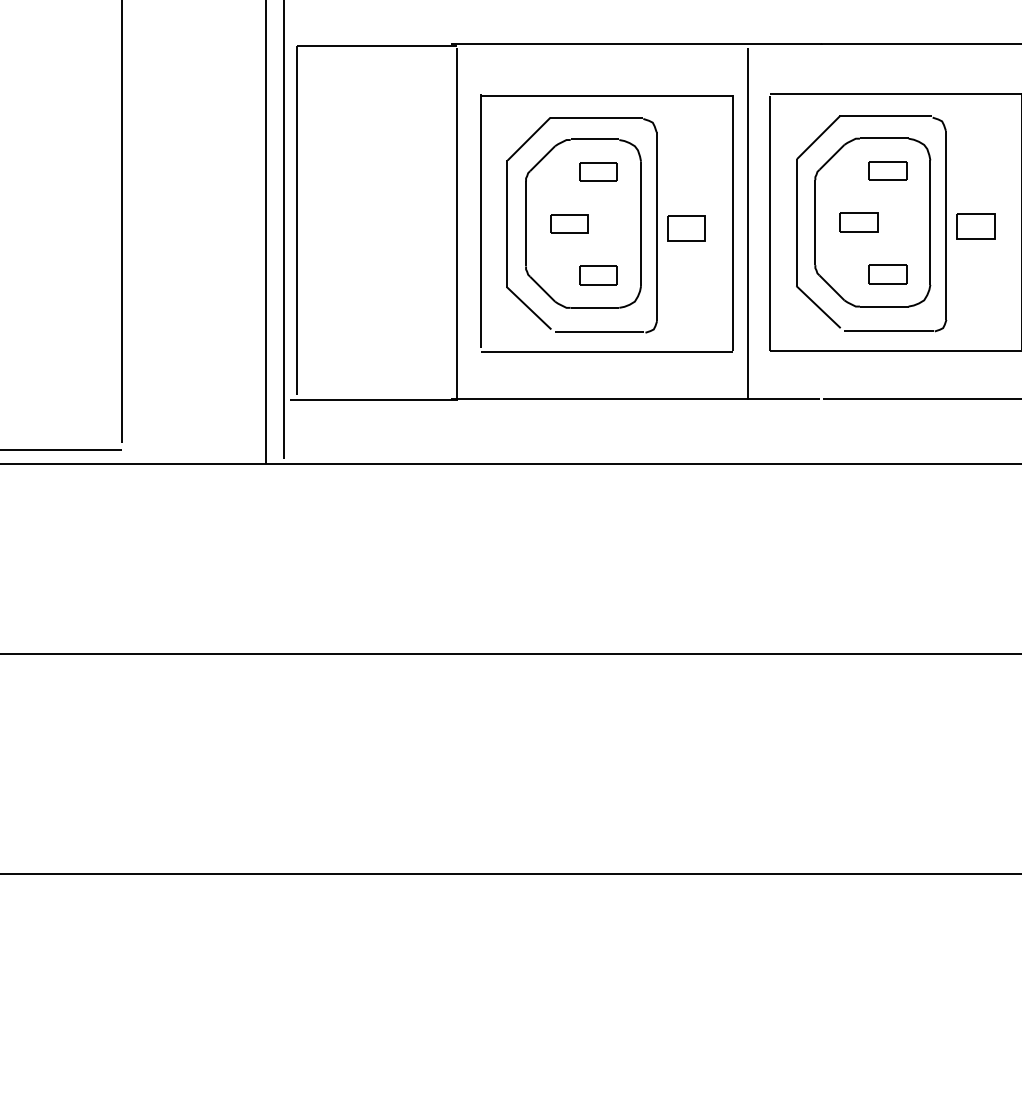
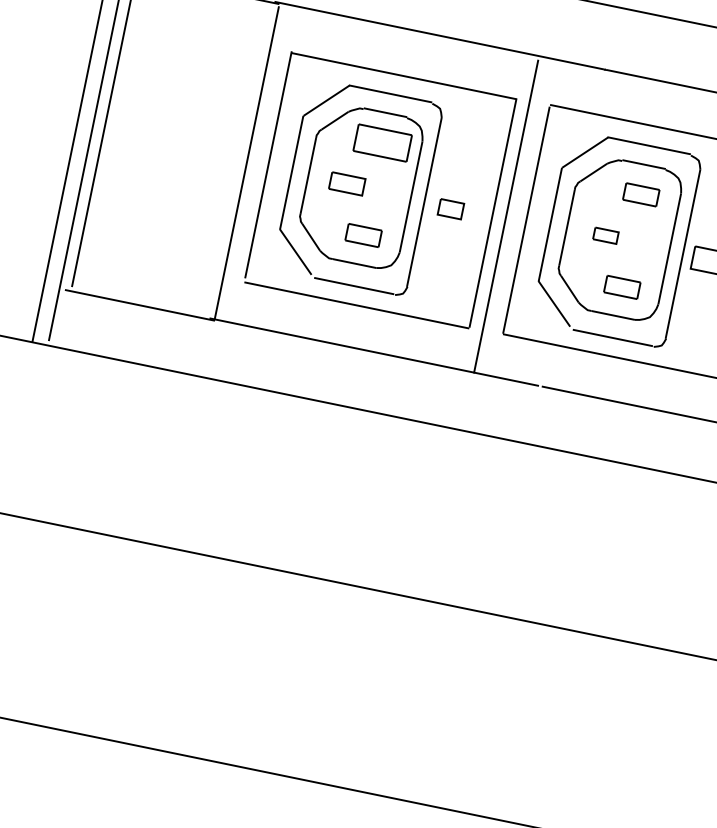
part: (598, 171) -> (382, 142), size x1.6
part: (858, 222) -> (605, 235), size x0.7
part: (686, 228) -> (450, 209), size x0.7

